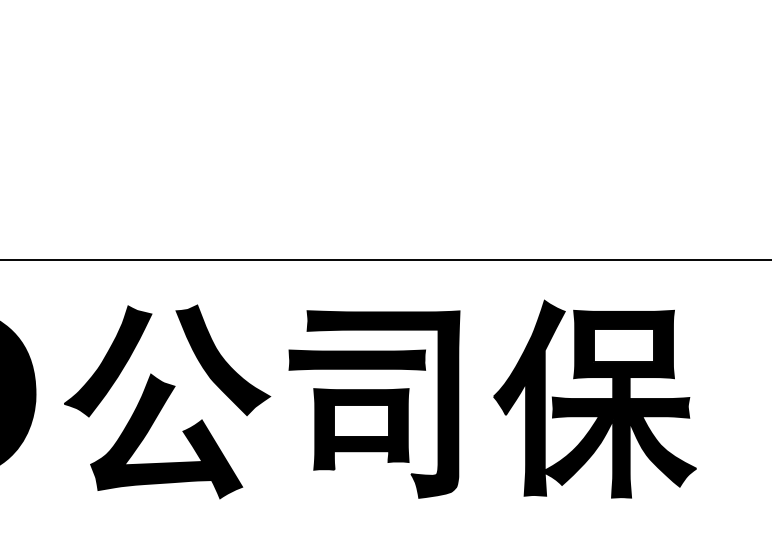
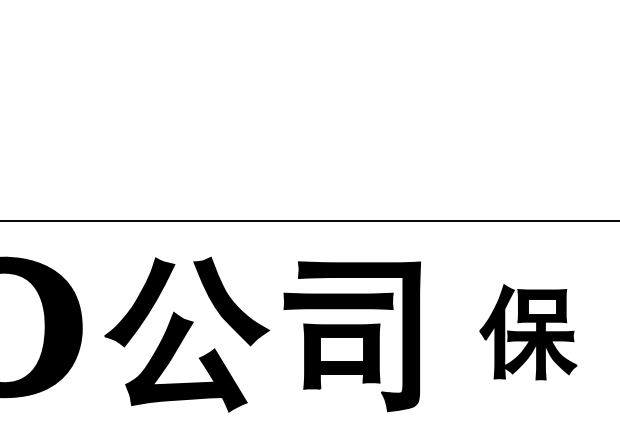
part: (595, 397) -> (528, 331), size x0.6

